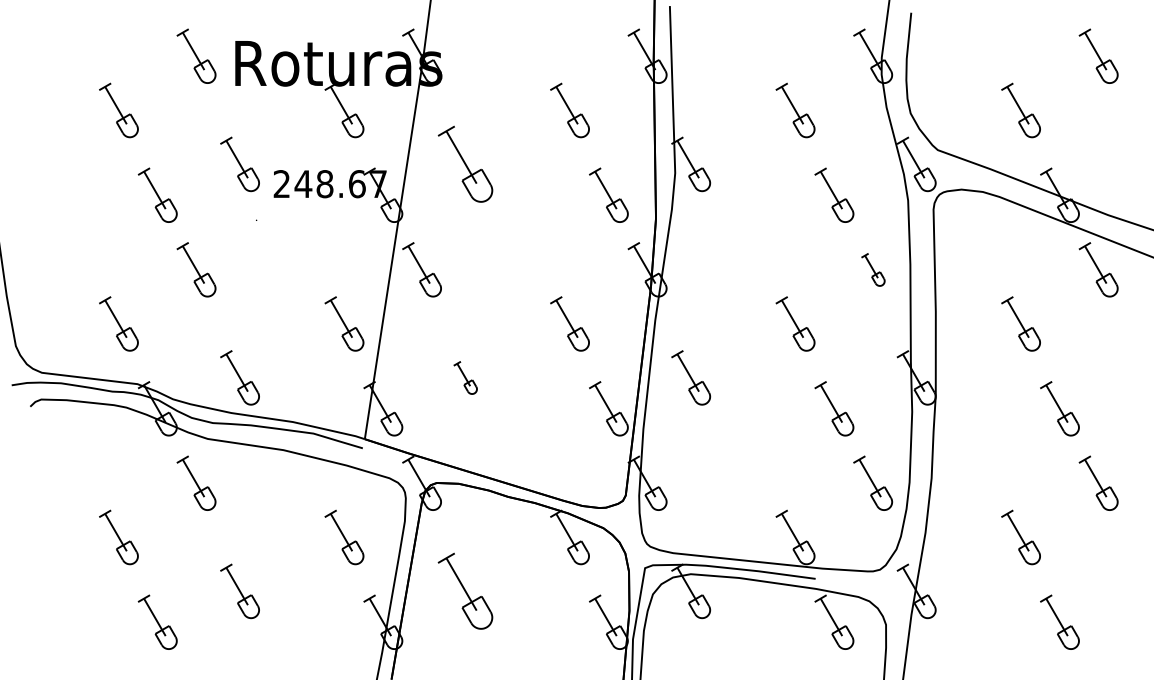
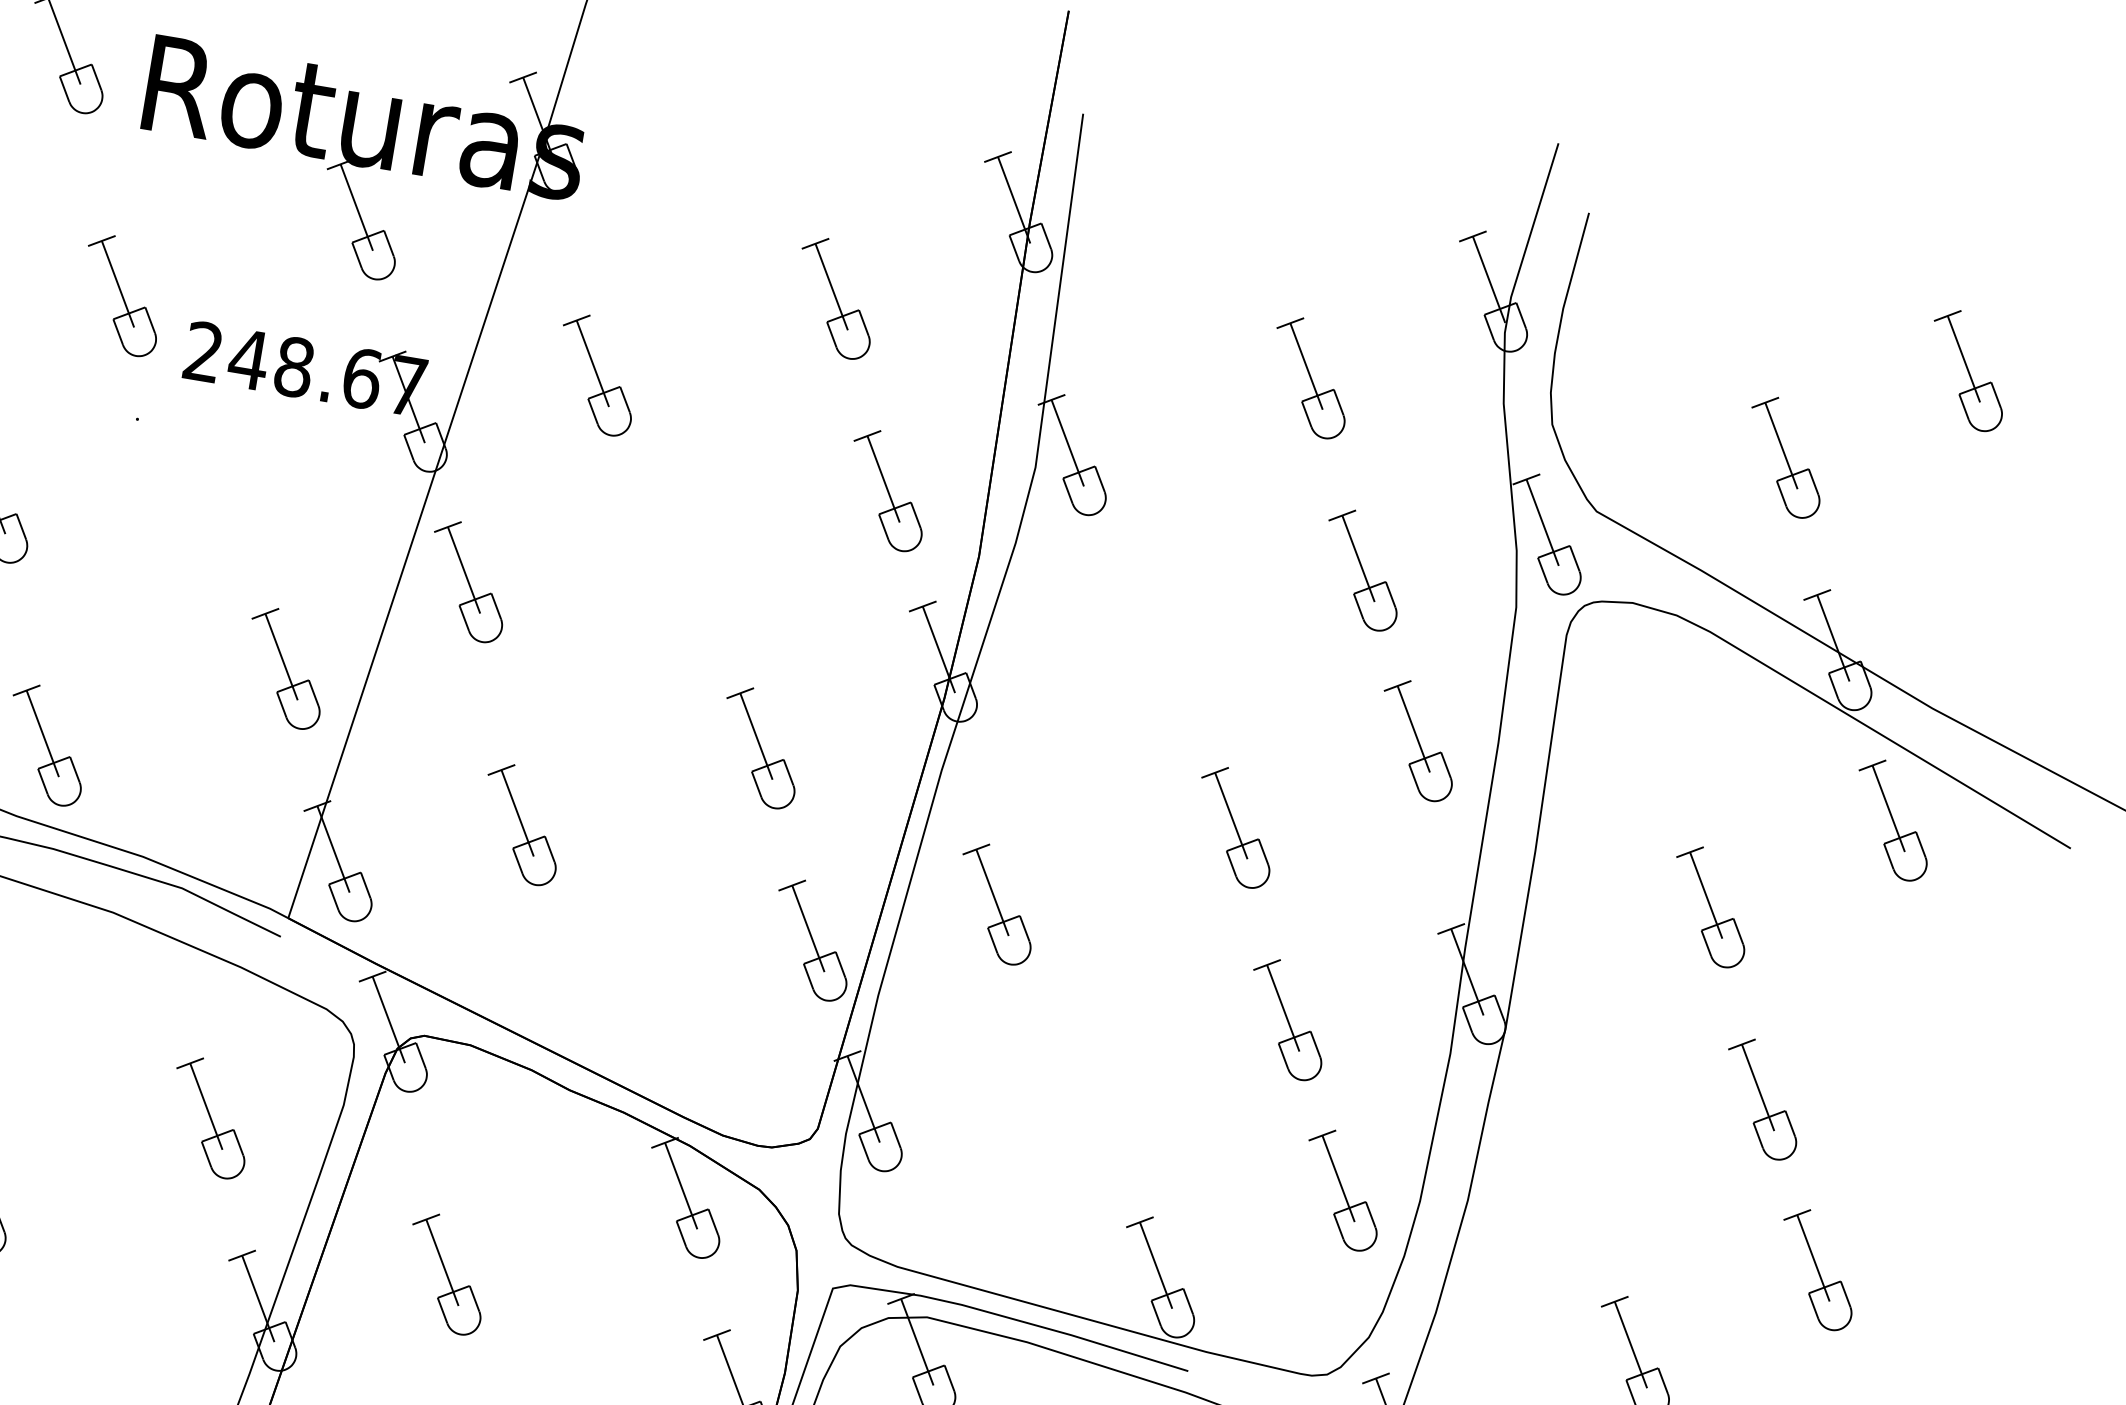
part: (465, 164) -> (597, 375), size x0.71
part: (873, 269) -> (1419, 740), size x1.67
part: (465, 377) -> (521, 823), size x1.67
part: (465, 591) -> (446, 1274), size x0.71

